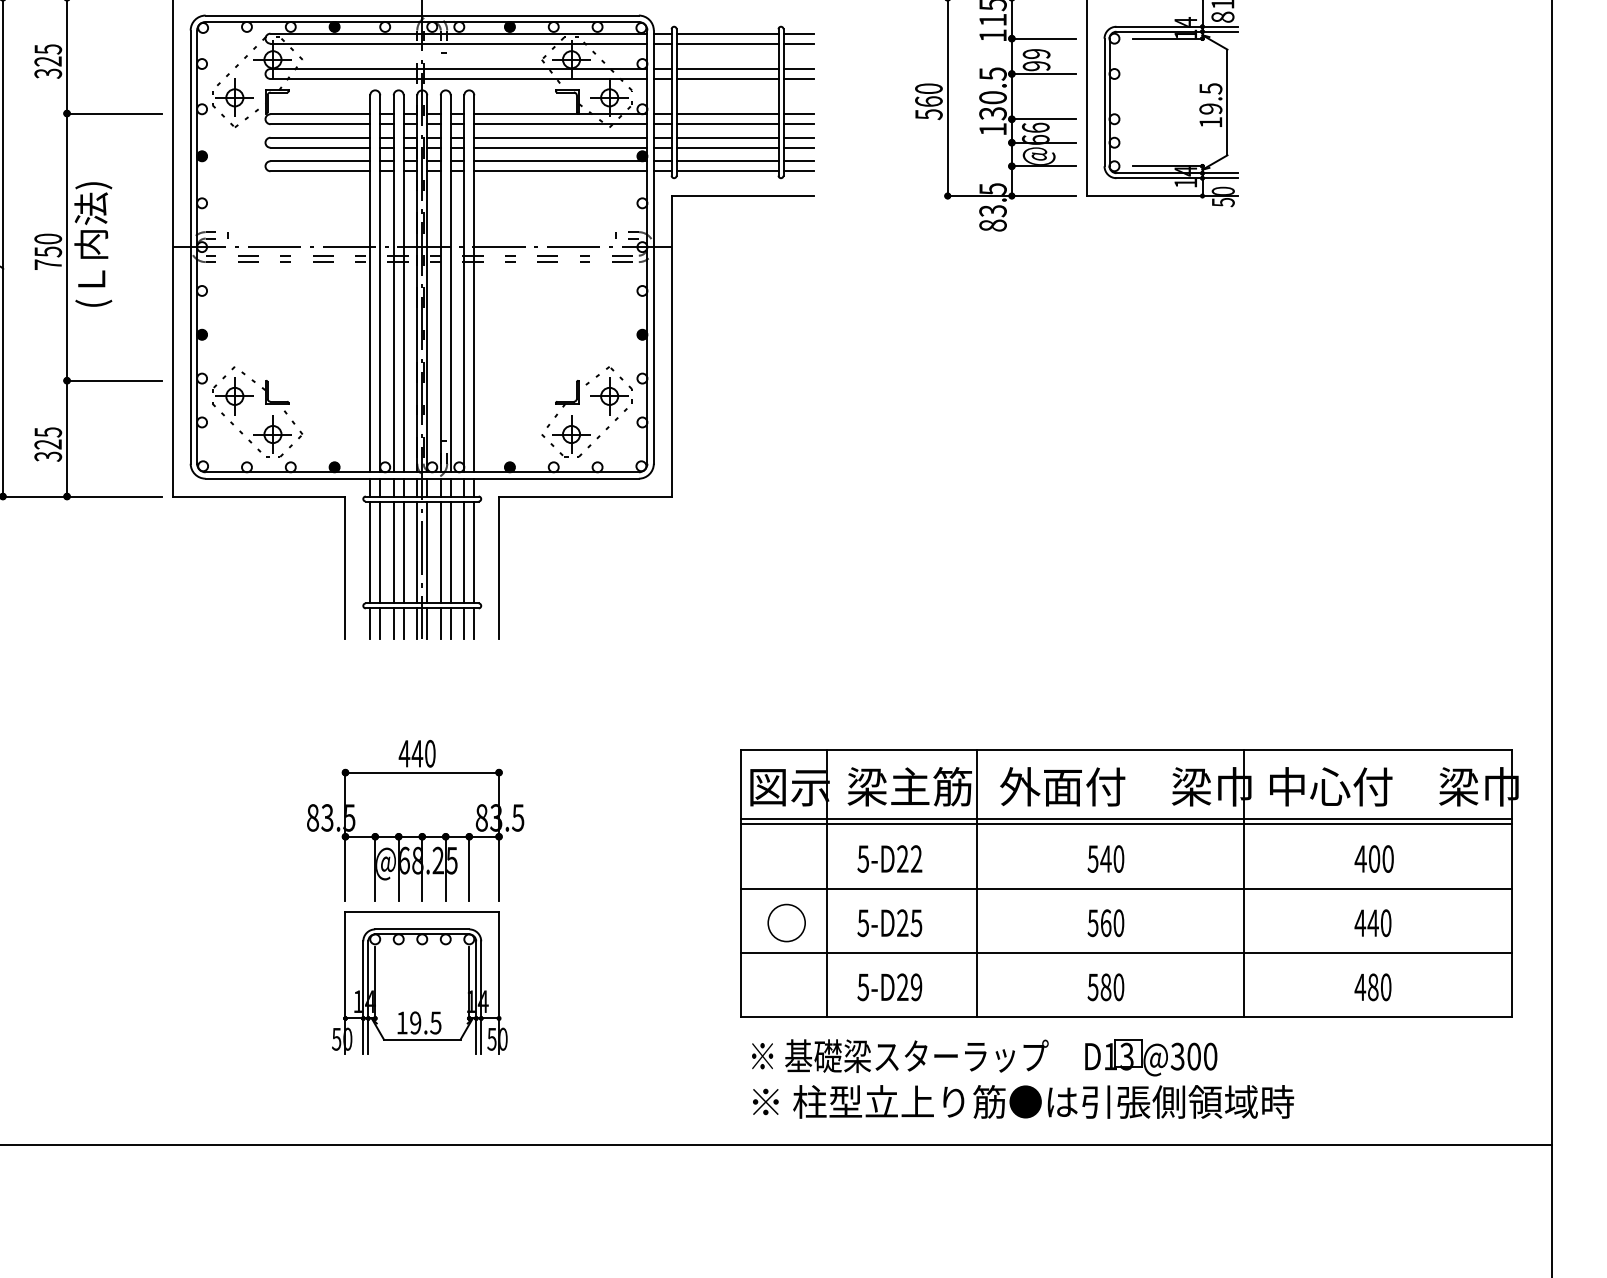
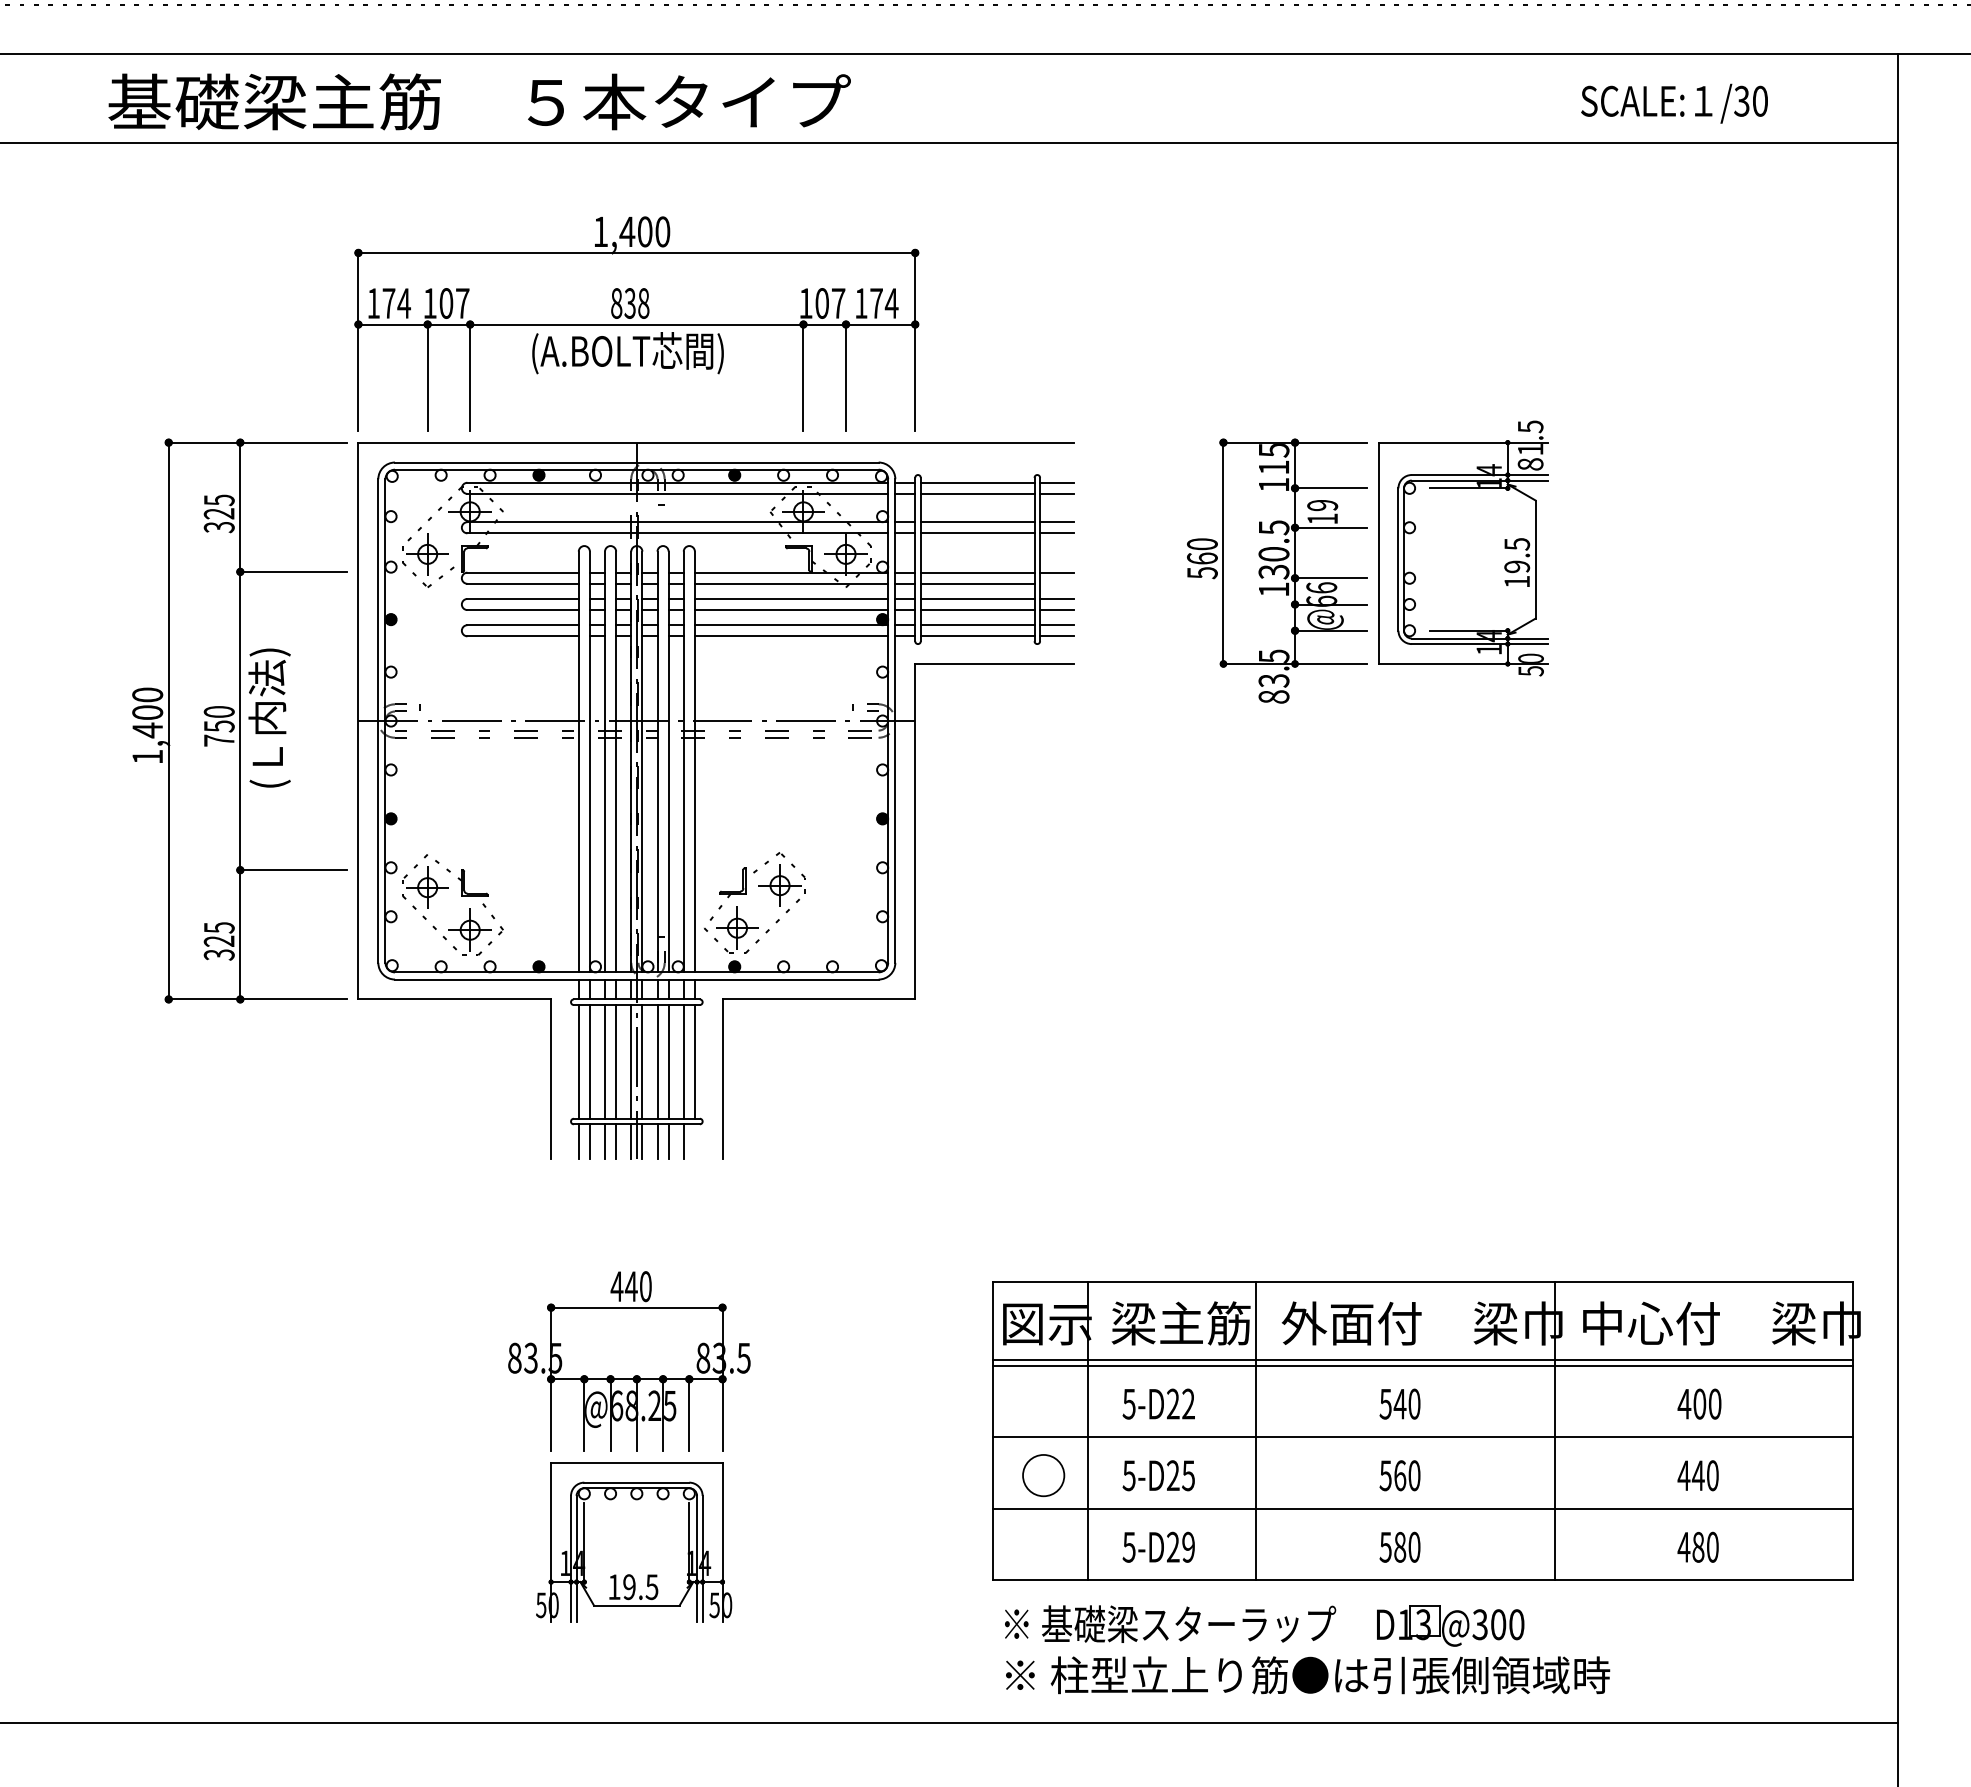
text: (1036, 65) -> (1322, 518), 99 -> 19
line: (799, 123) -> (1057, 583), removed
part: (579, 404) -> (746, 894), moved
line: (473, 623) -> (694, 1141), removed

